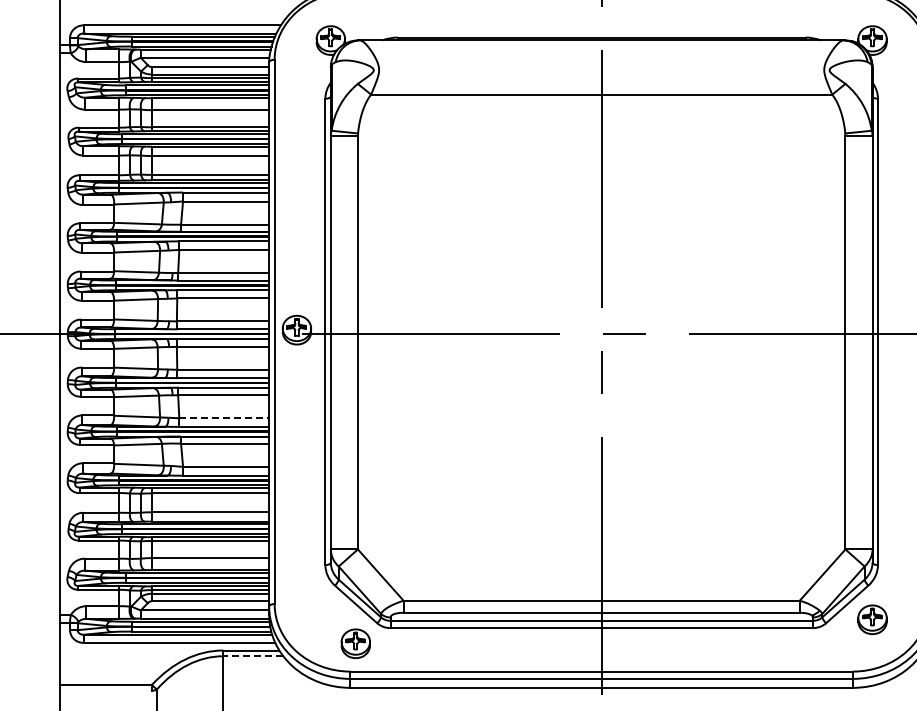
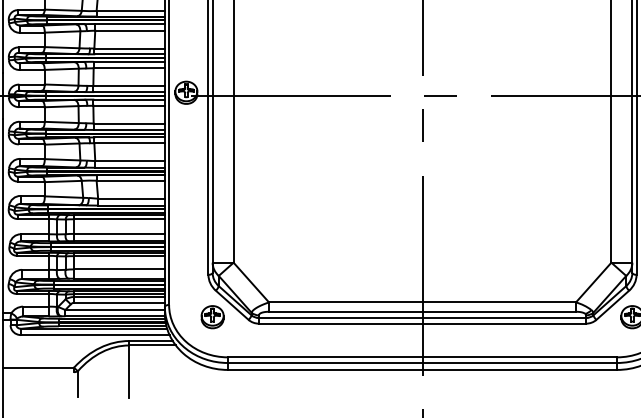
line: (224, 418) -> (130, 161), dashed -> solid
part: (355, 643) -> (212, 316), moved
line: (252, 656) -> (151, 345), dashed -> solid

